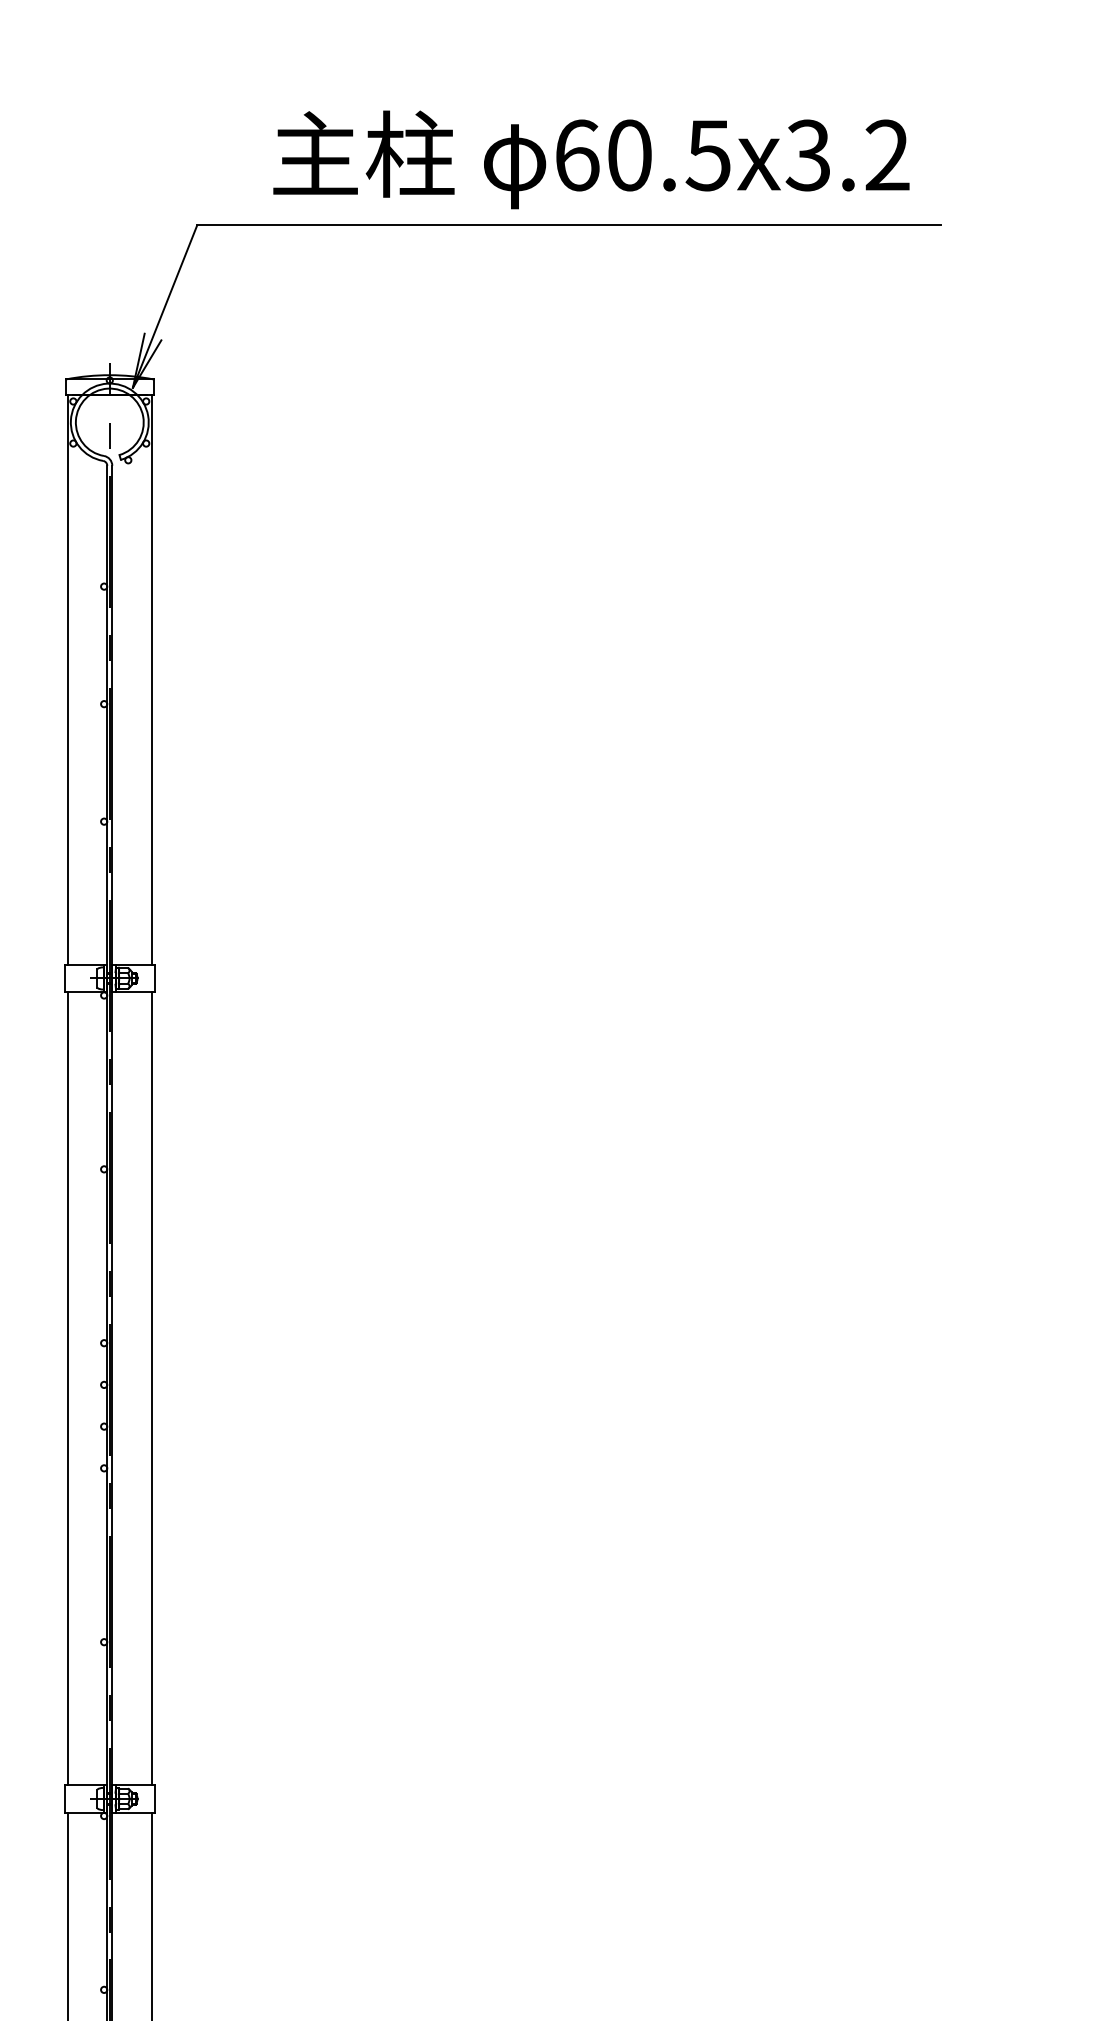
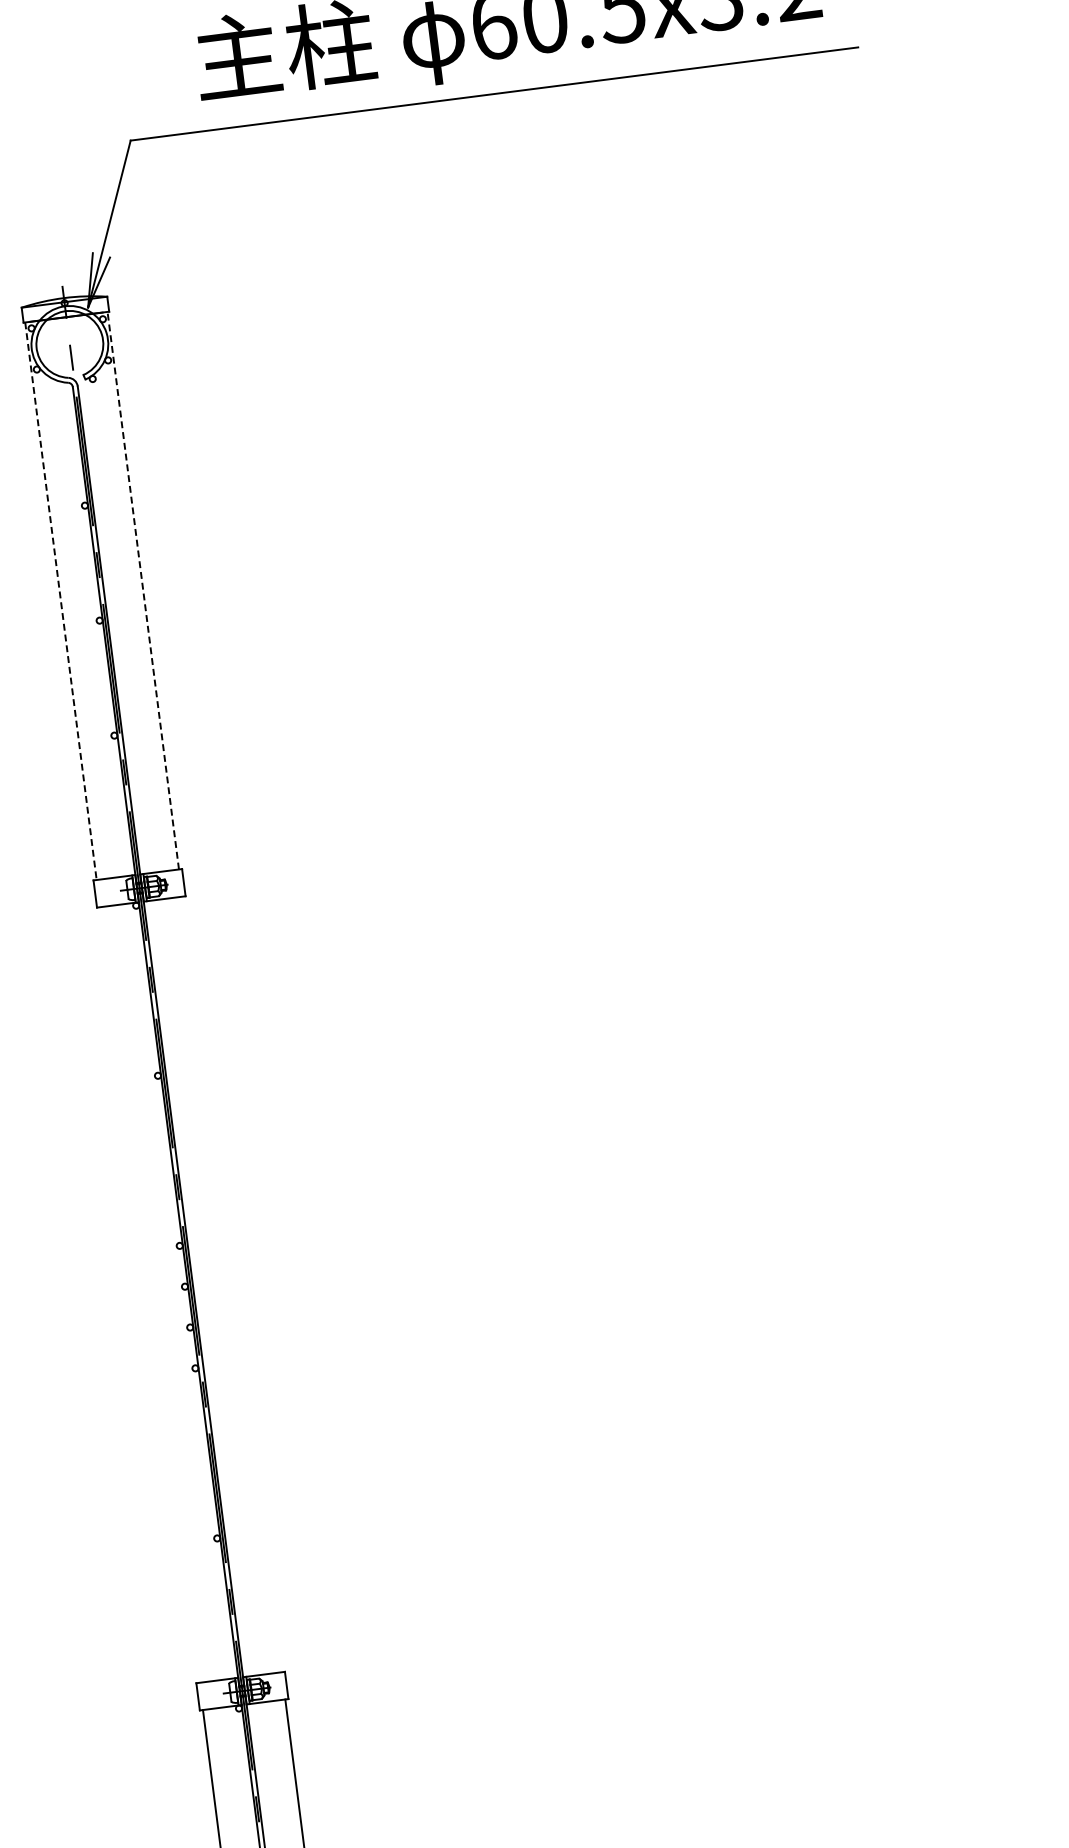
line: (67, 679) -> (60, 601), solid -> dashed
line: (151, 679) -> (142, 590), solid -> dashed
line: (67, 1388) -> (149, 1294), removed
line: (151, 1388) -> (231, 1284), removed

